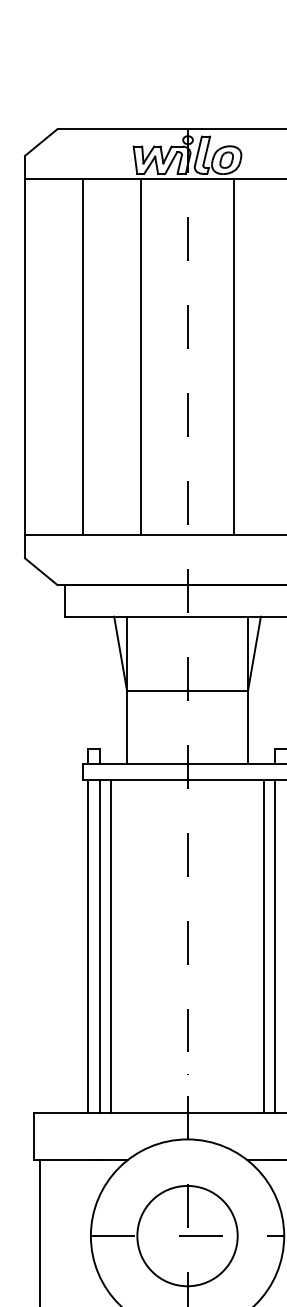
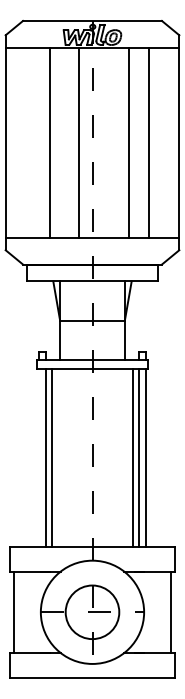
line: (82, 356) -> (50, 142), moved
line: (140, 356) -> (78, 142), moved
line: (234, 356) -> (129, 142), moved
line: (88, 946) -> (39, 457), removed

